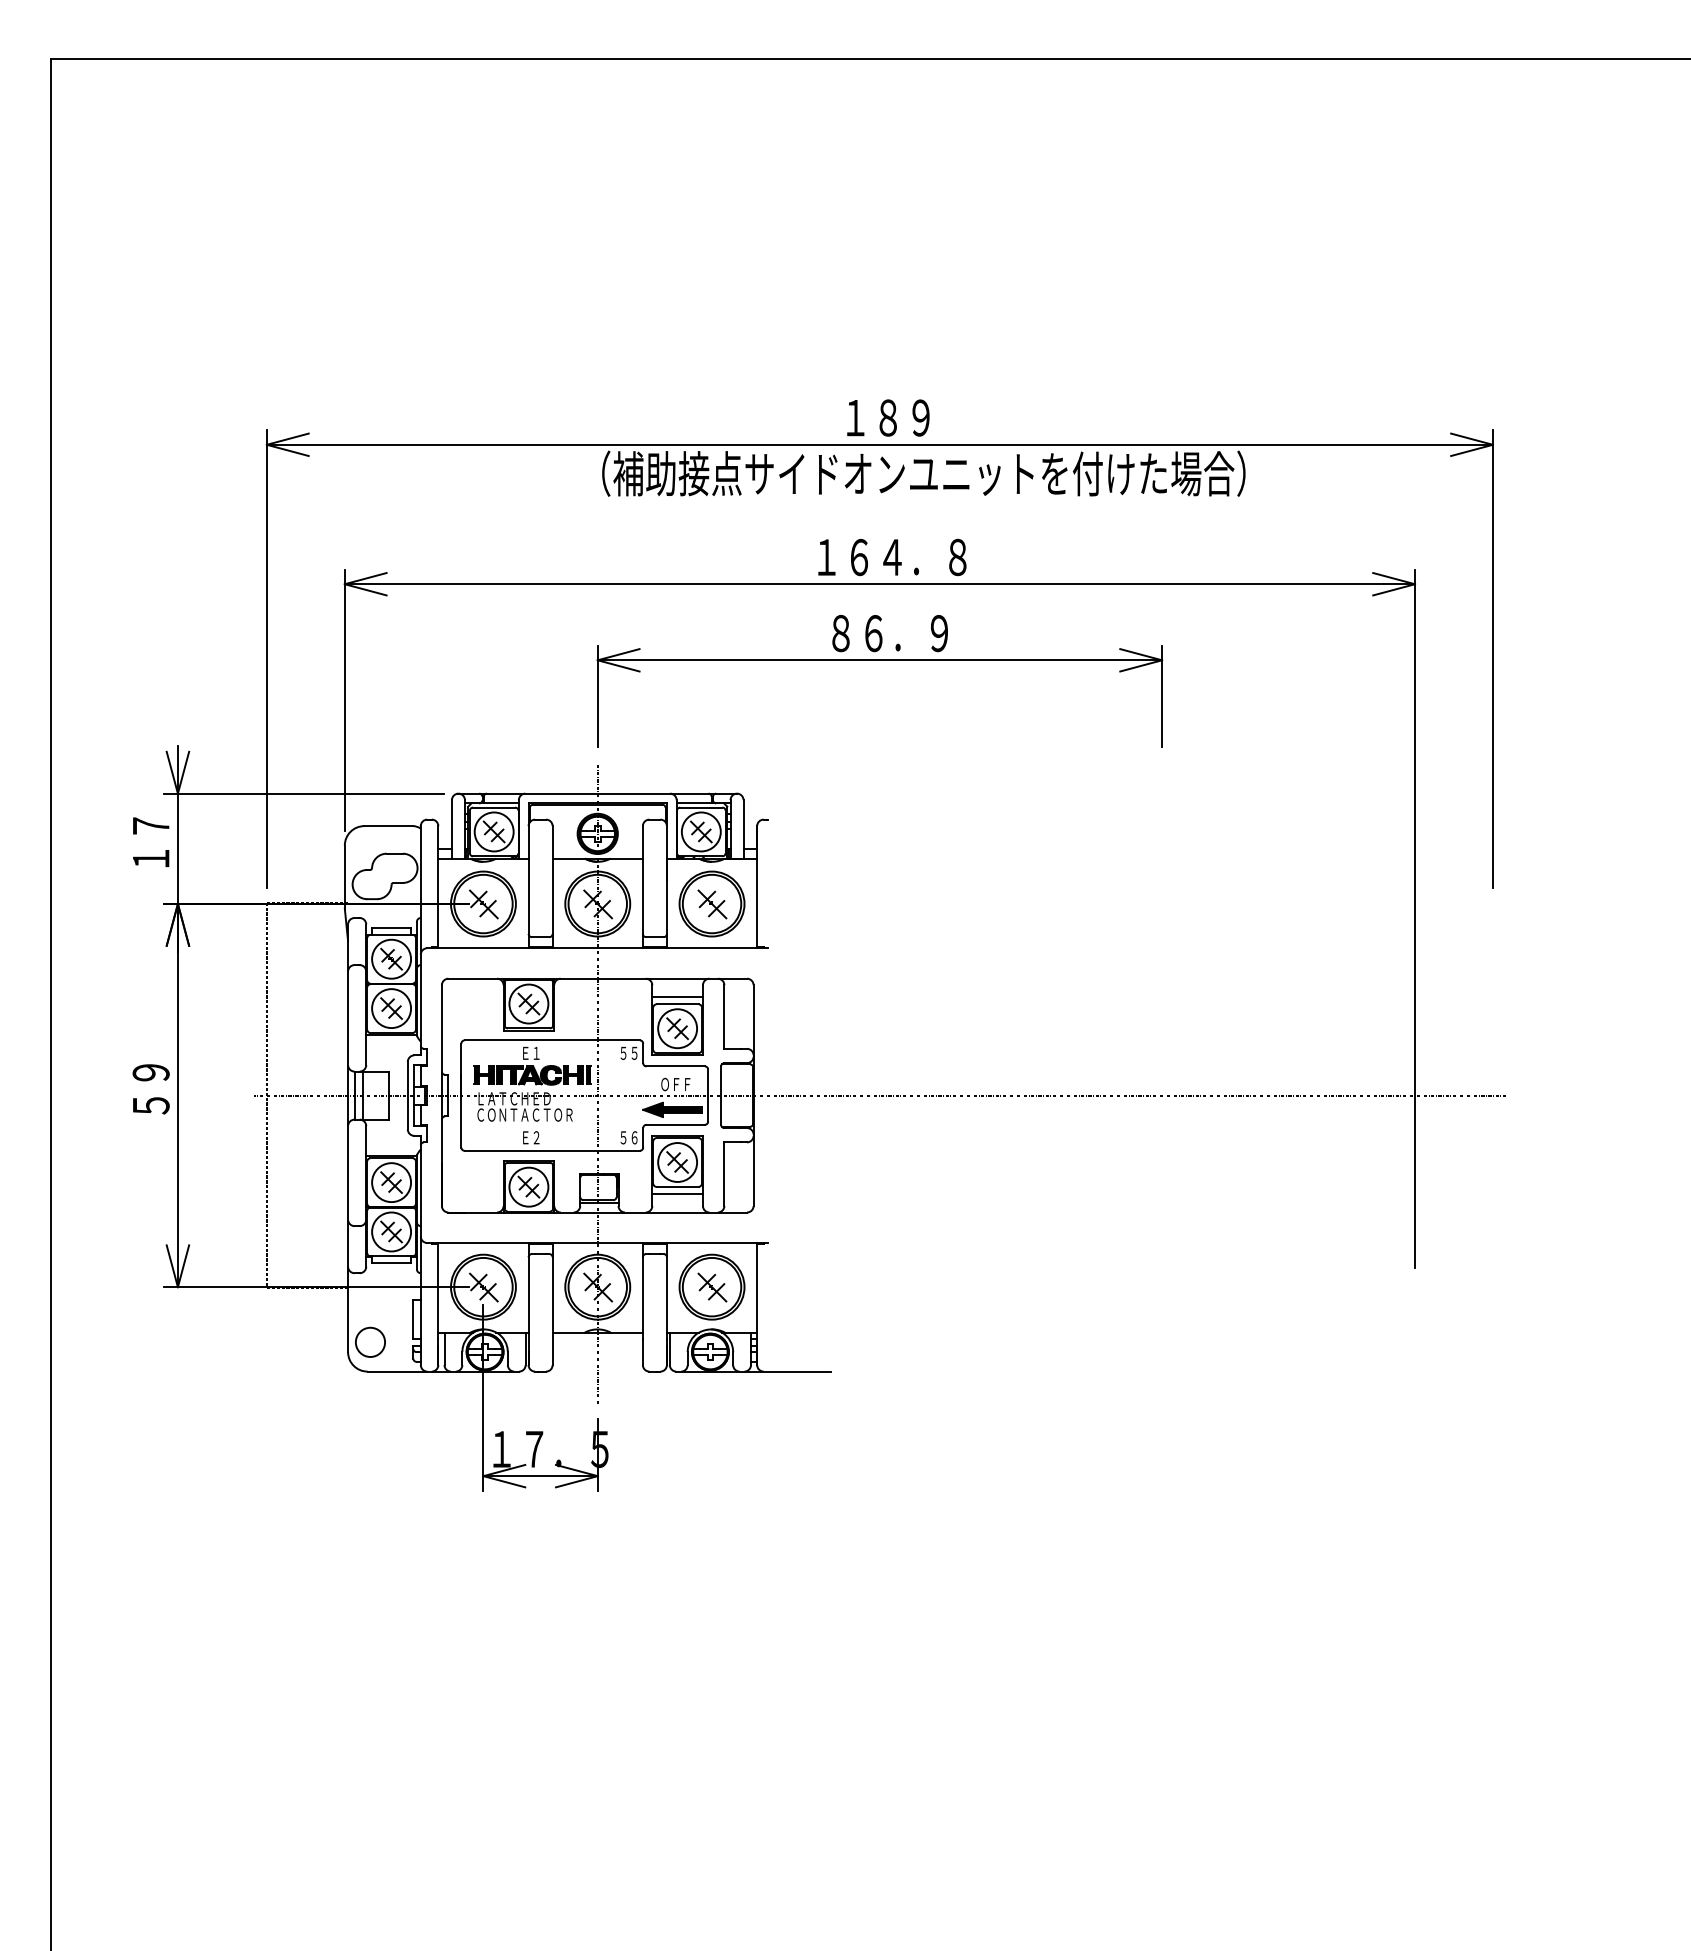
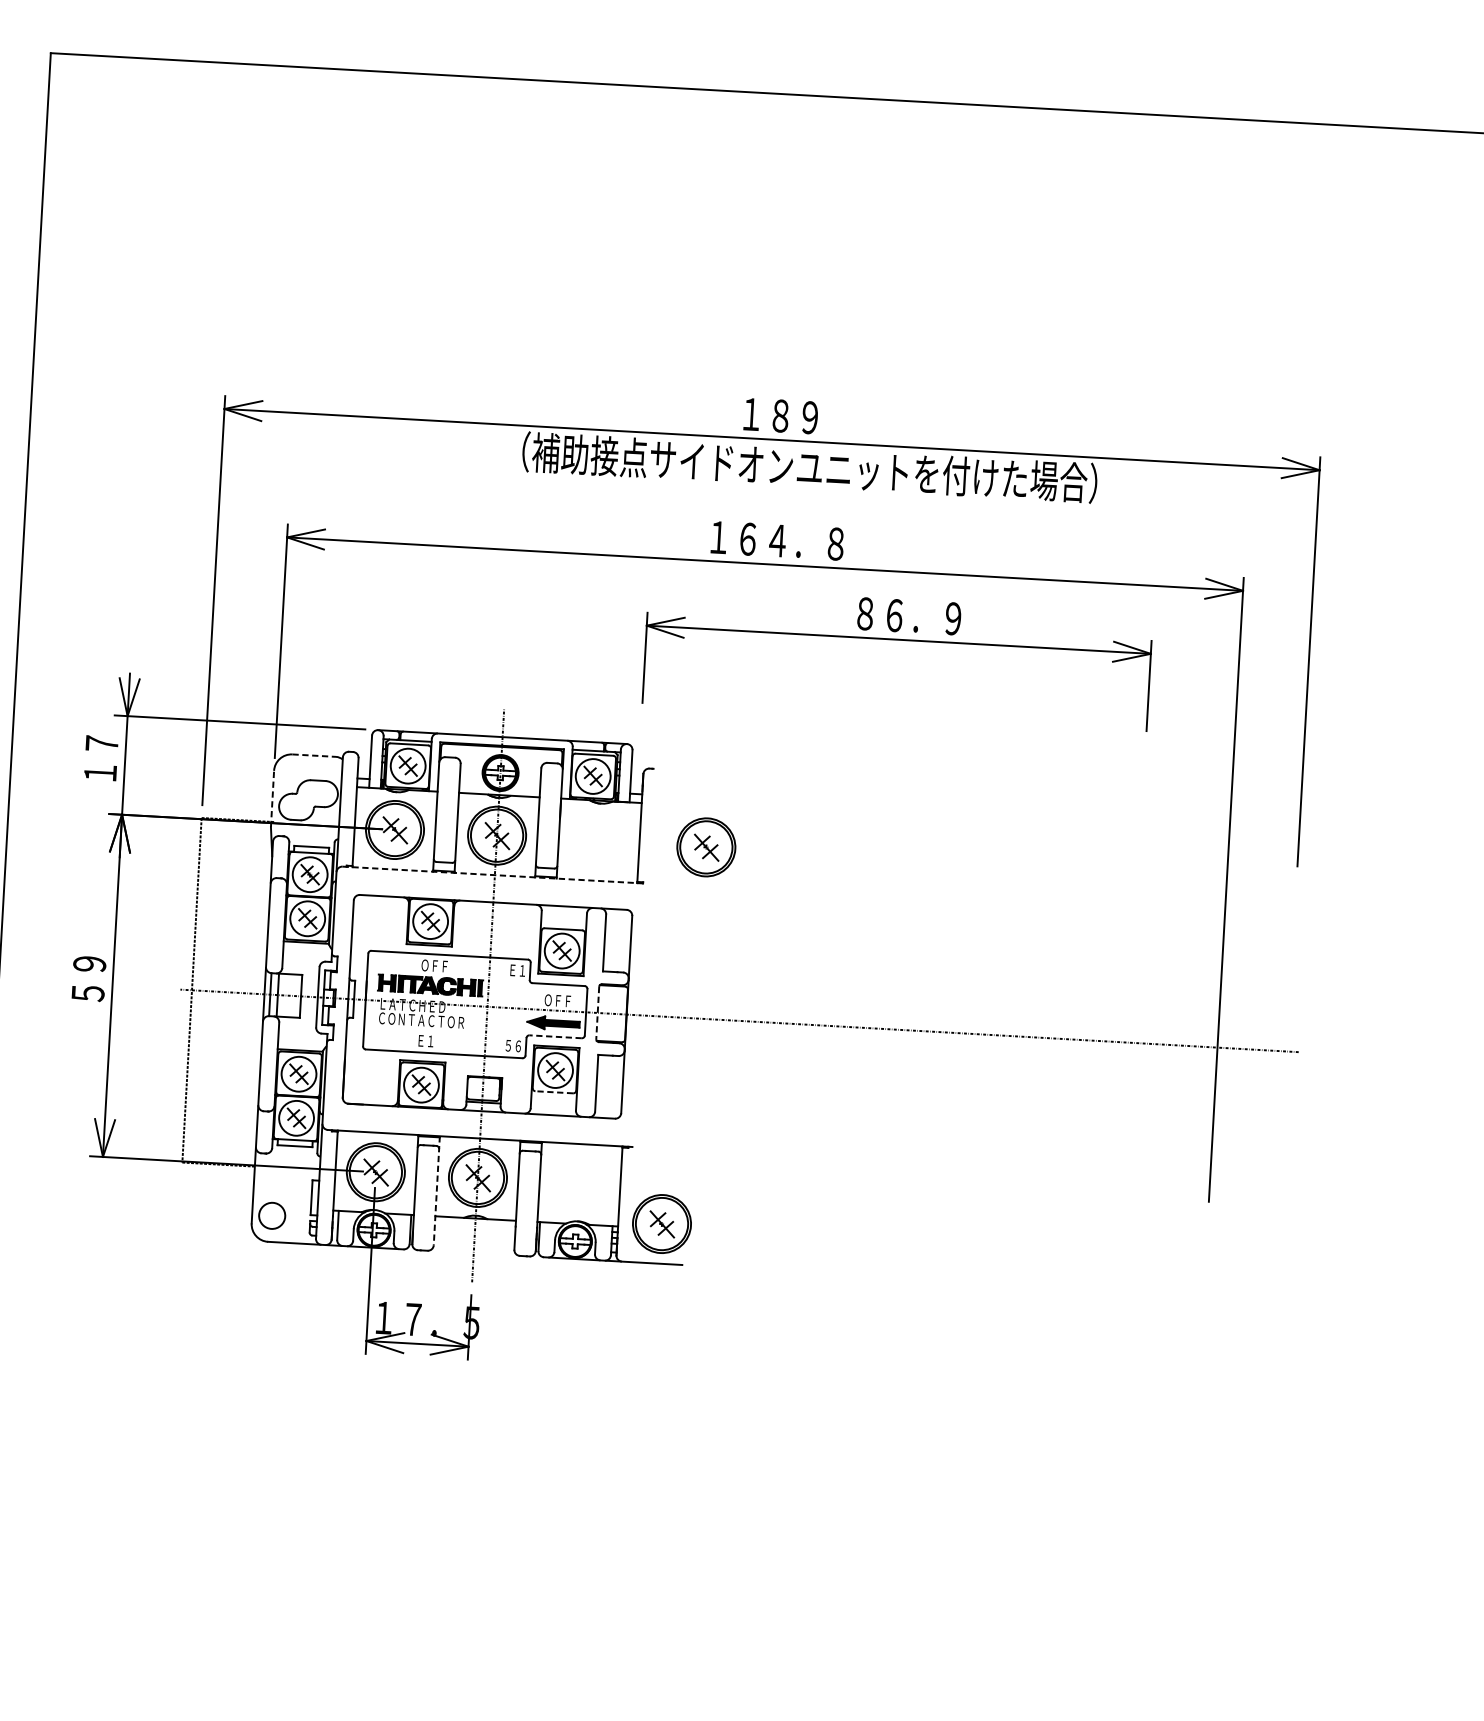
part: (879, 660) -> (898, 639), moved
line: (389, 826) -> (314, 756), solid -> dashed
line: (344, 876) -> (272, 798), solid -> dashed
part: (711, 903) -> (705, 846), moved
line: (598, 948) -> (495, 875), solid -> dashed
line: (677, 996) -> (563, 922), removed
text: (535, 1052) -> (434, 965), Ｅ１ -> ＯＦＦ
text: (628, 1052) -> (517, 969), ５５ -> Ｅ１
line: (721, 1096) -> (598, 1013), solid -> dashed
line: (675, 1124) -> (555, 1036), solid -> dashed
text: (536, 1136) -> (430, 1040), Ｅ２ -> Ｅ１
line: (677, 1186) -> (554, 1091), solid -> dashed
line: (677, 1194) -> (553, 1099), removed
part: (711, 1286) -> (661, 1223), moved
line: (552, 1304) -> (436, 1191), solid -> dashed

